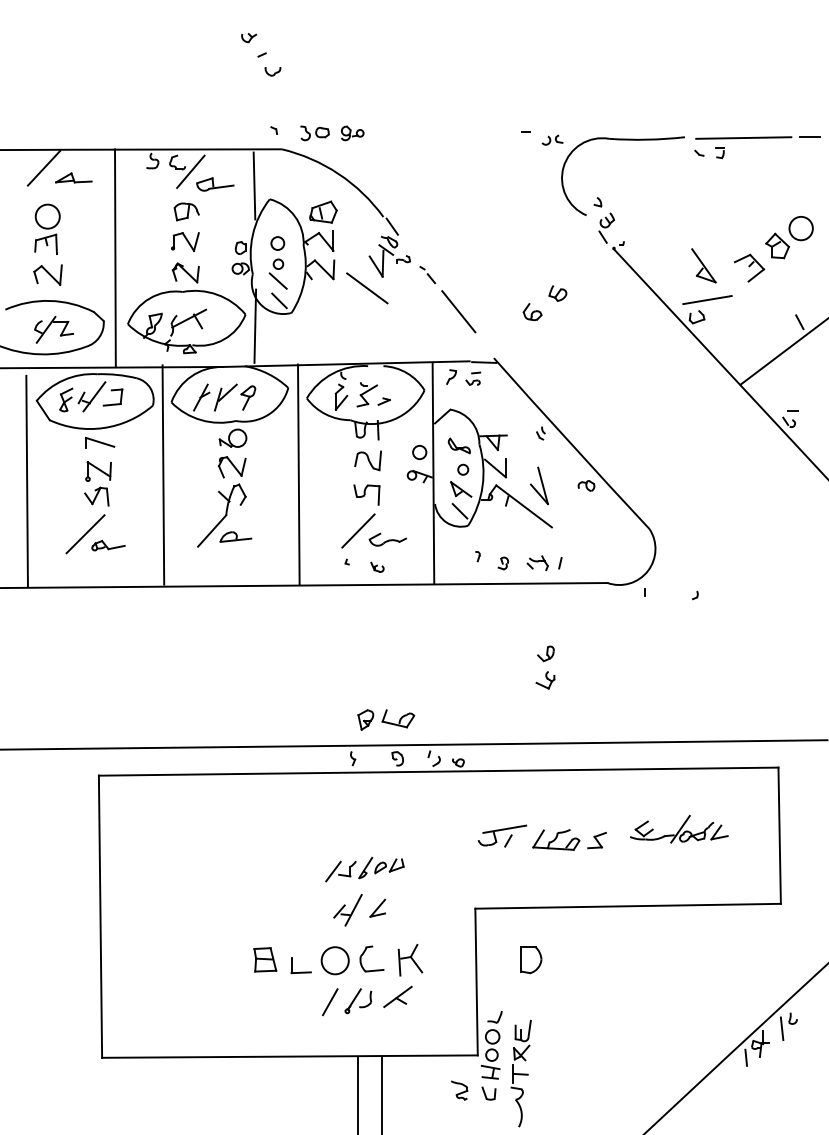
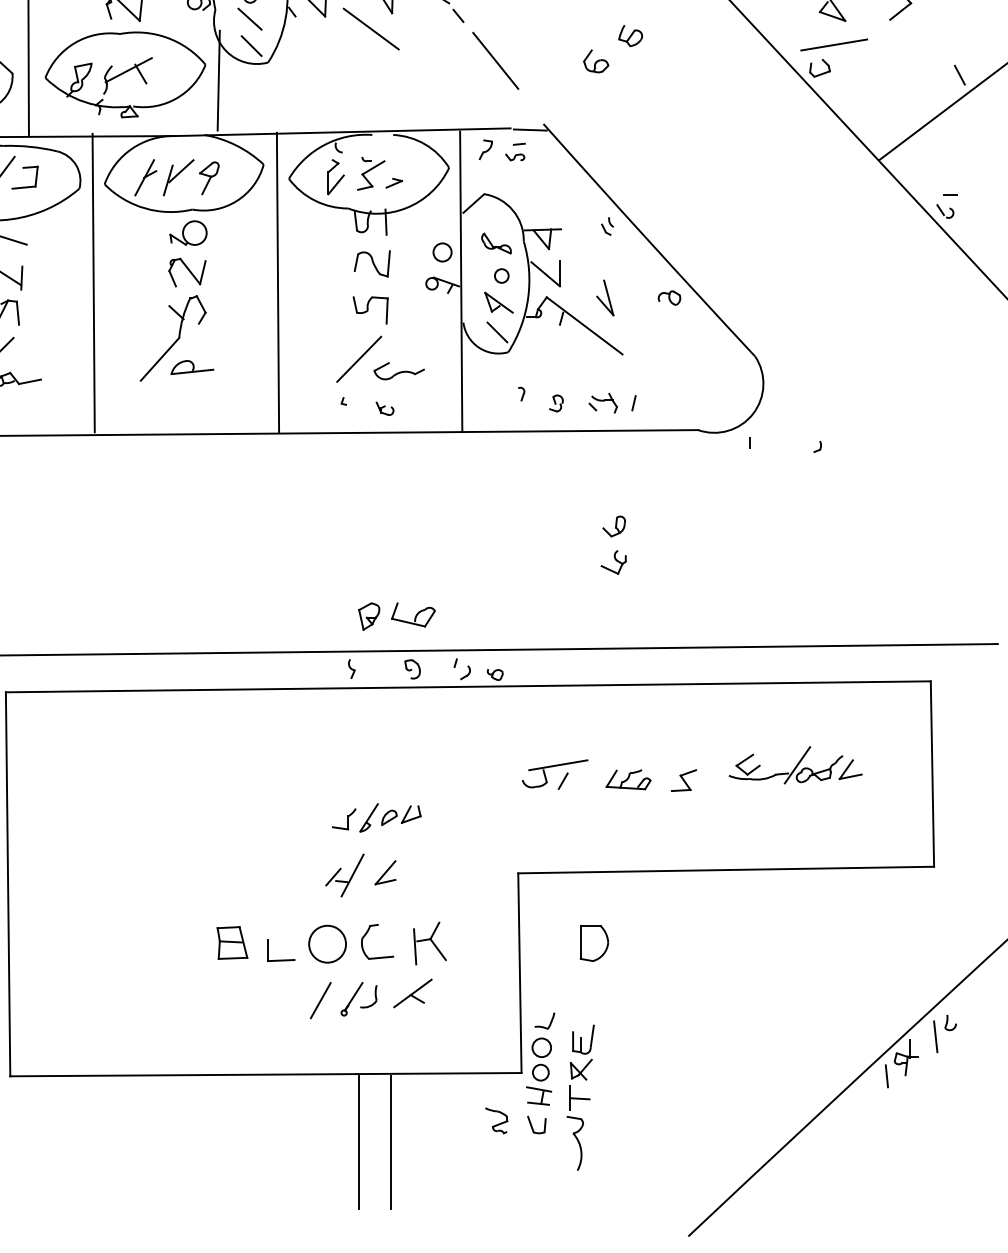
part: (538, 485) -> (604, 297), size x0.7
part: (556, 839) -> (628, 779), size x0.7
line: (333, 871) -> (325, 822), removed

